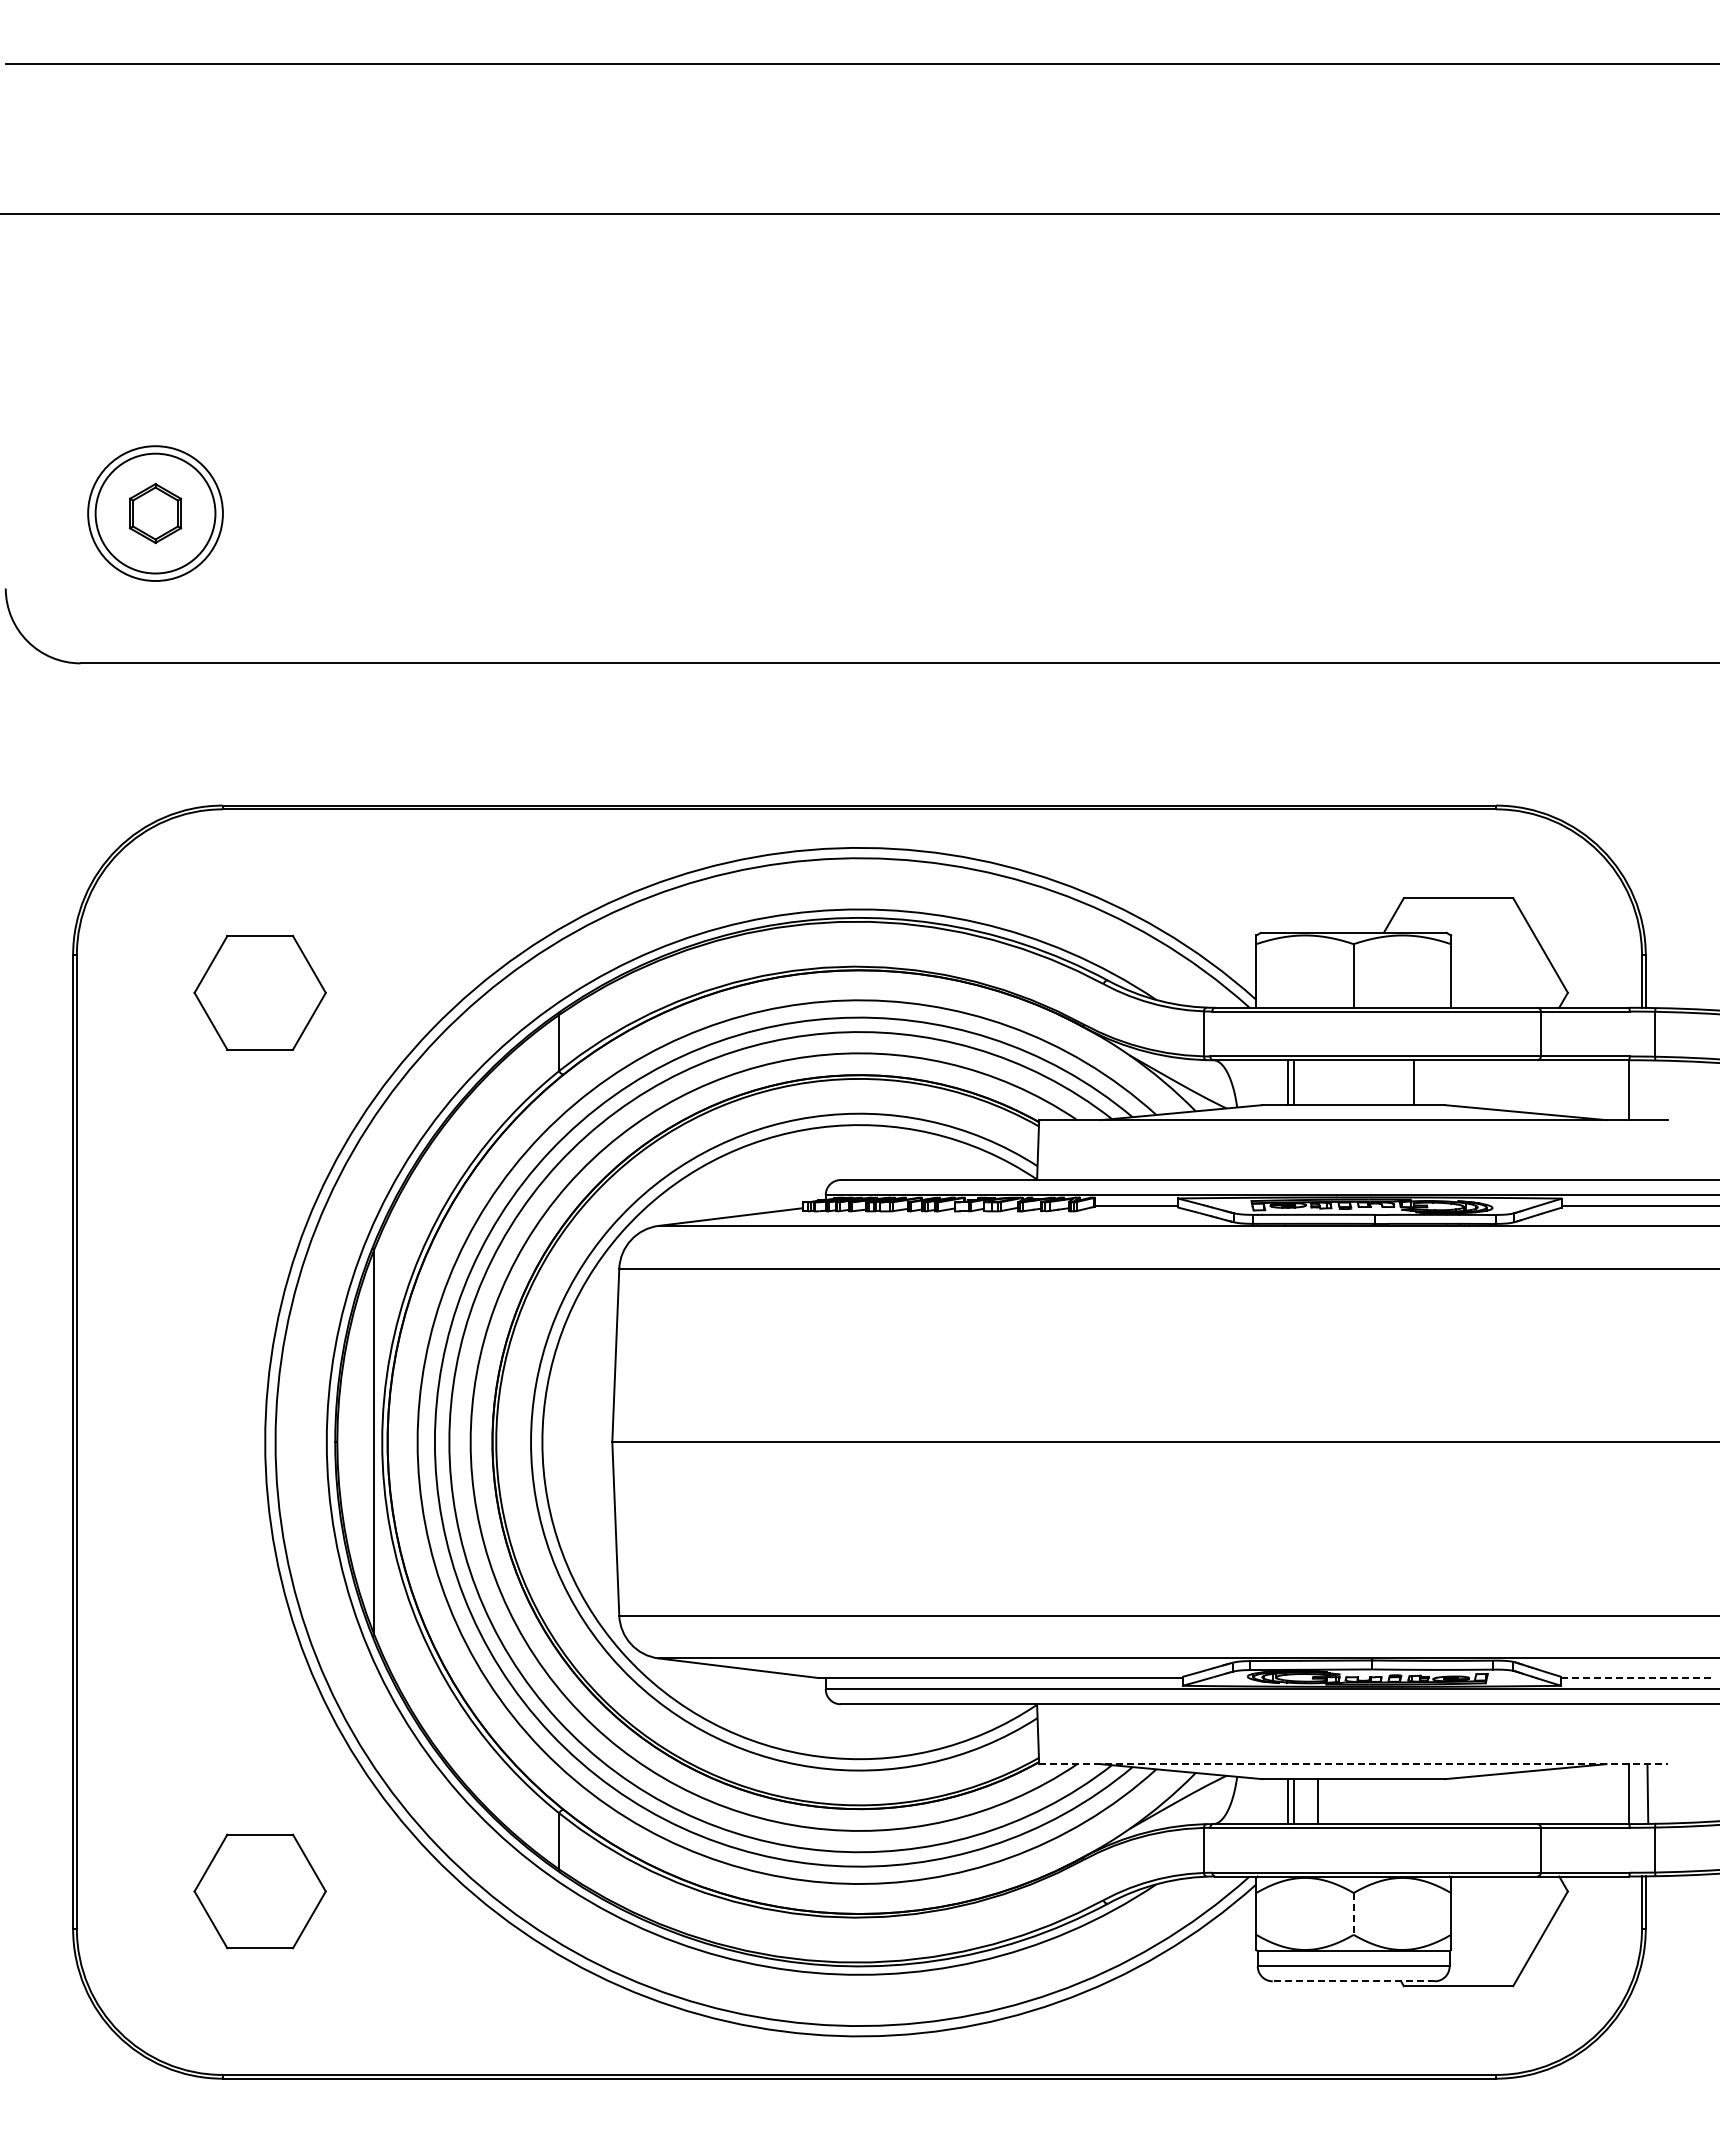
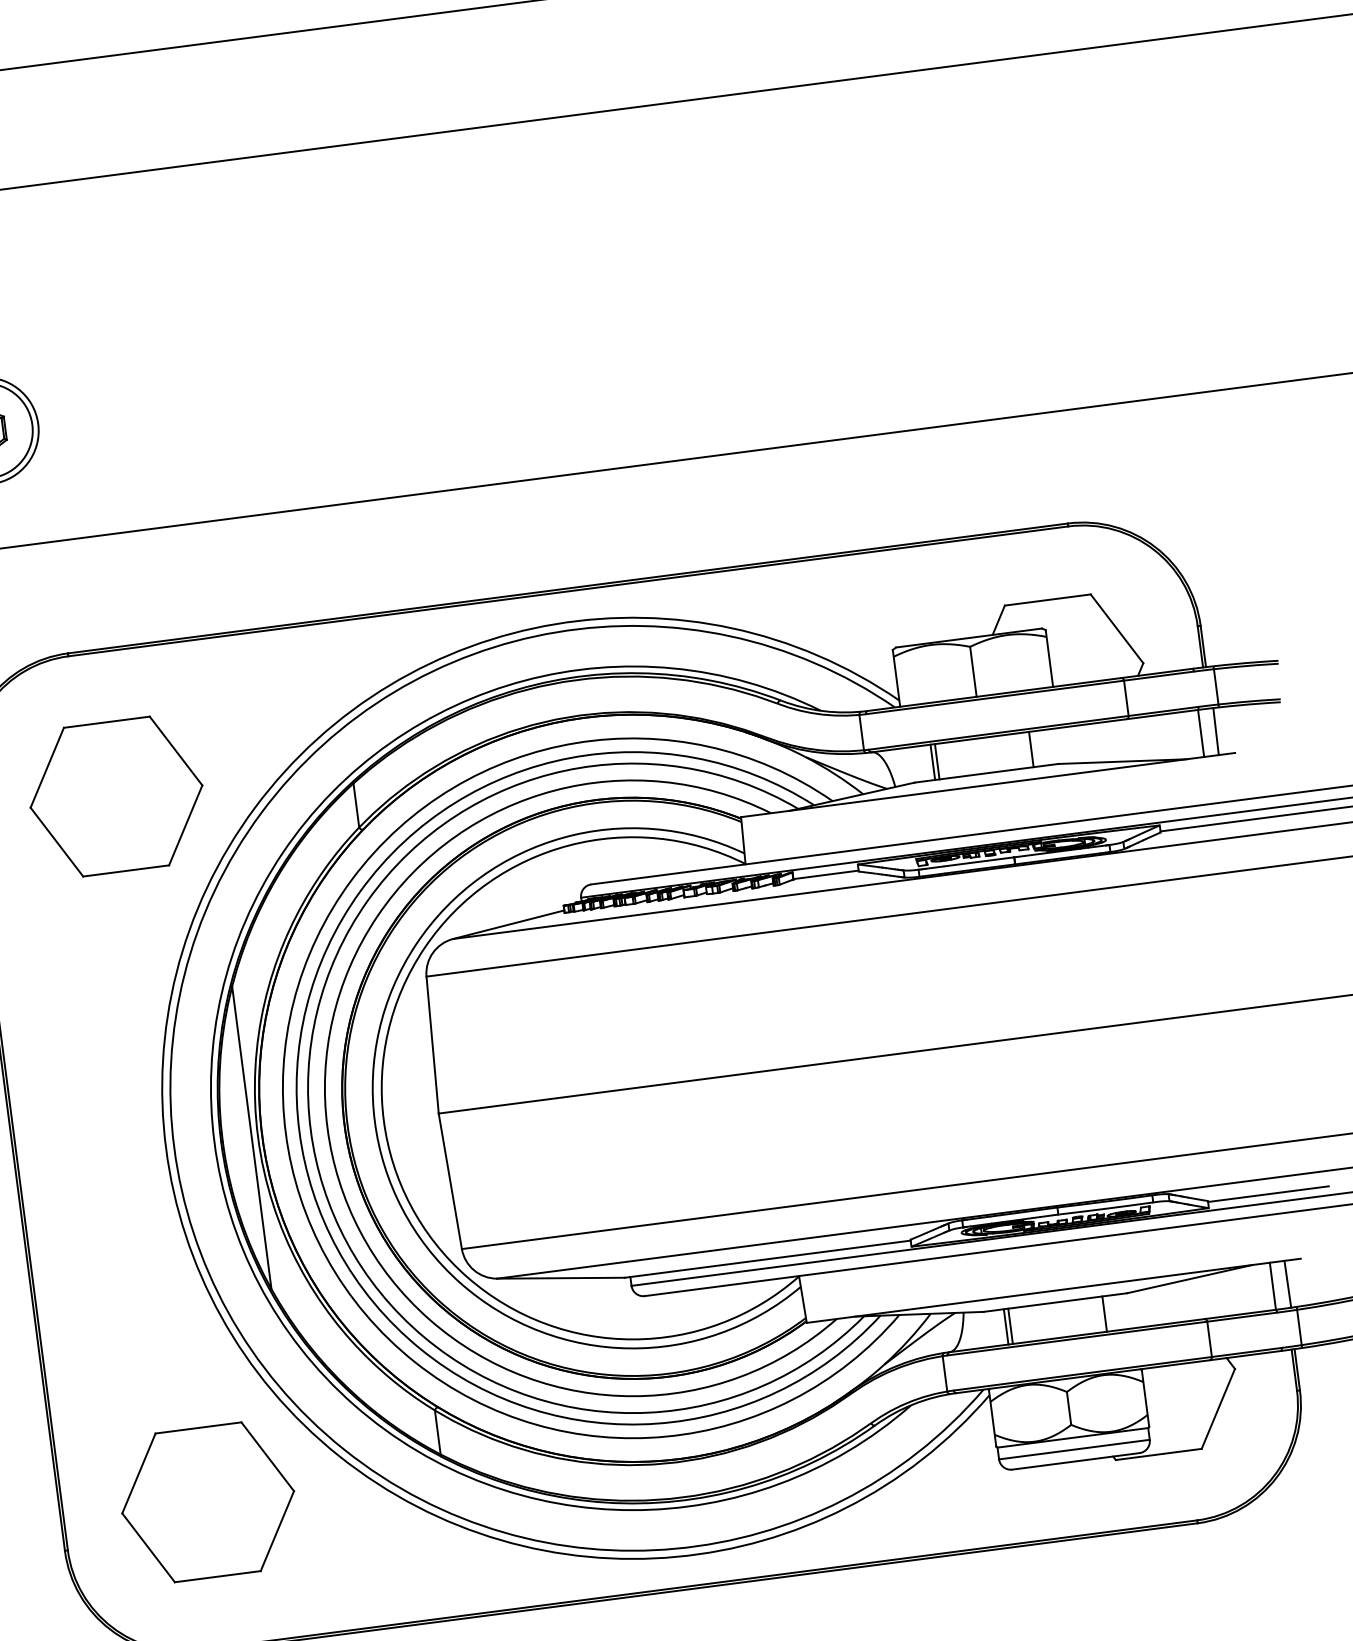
part: (259, 992) -> (115, 796), size x1.67
line: (1647, 1090) -> (1215, 731), added
line: (1638, 1678) -> (1268, 1194), dashed -> solid
line: (1353, 1764) -> (1053, 1291), dashed -> solid
line: (1317, 1801) -> (1104, 1314), moved
part: (259, 1891) -> (207, 1502), size x1.67
line: (1353, 1913) -> (1068, 1408), dashed -> solid
line: (1353, 1981) -> (1075, 1461), dashed -> solid

